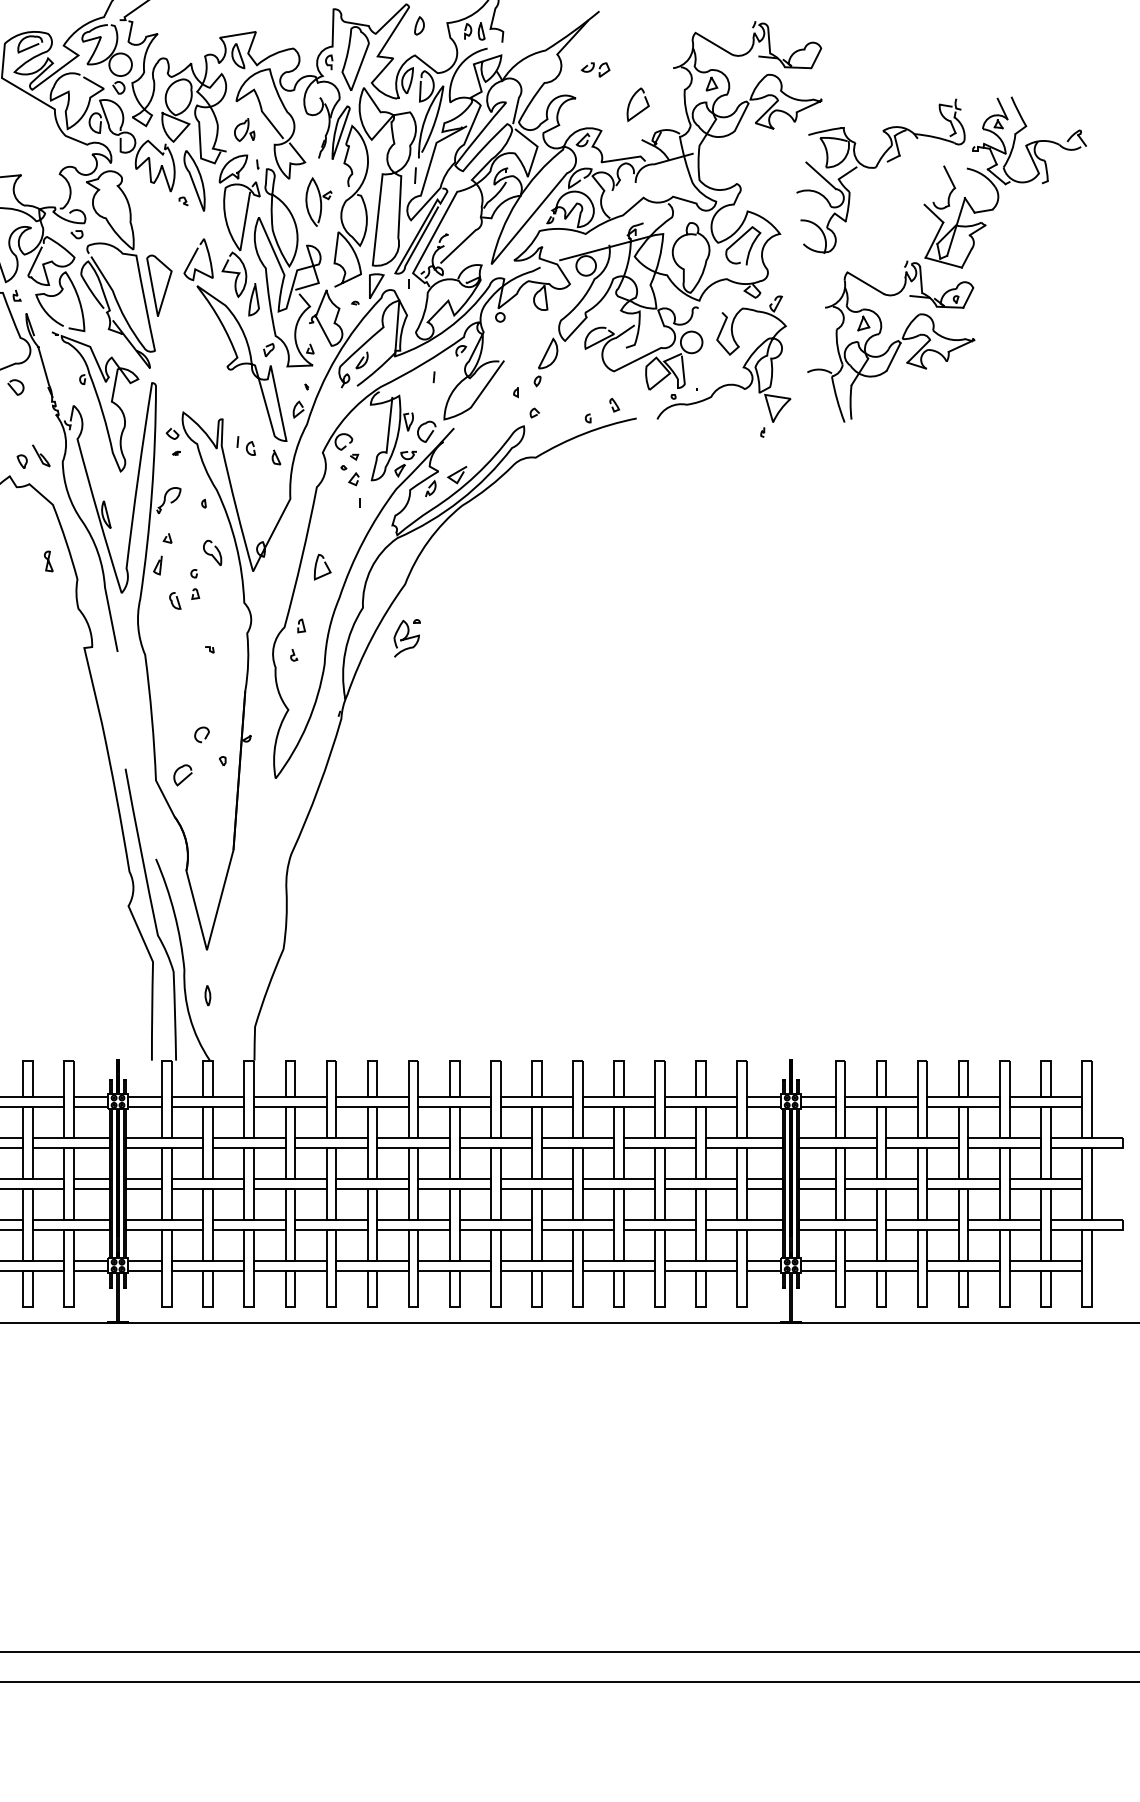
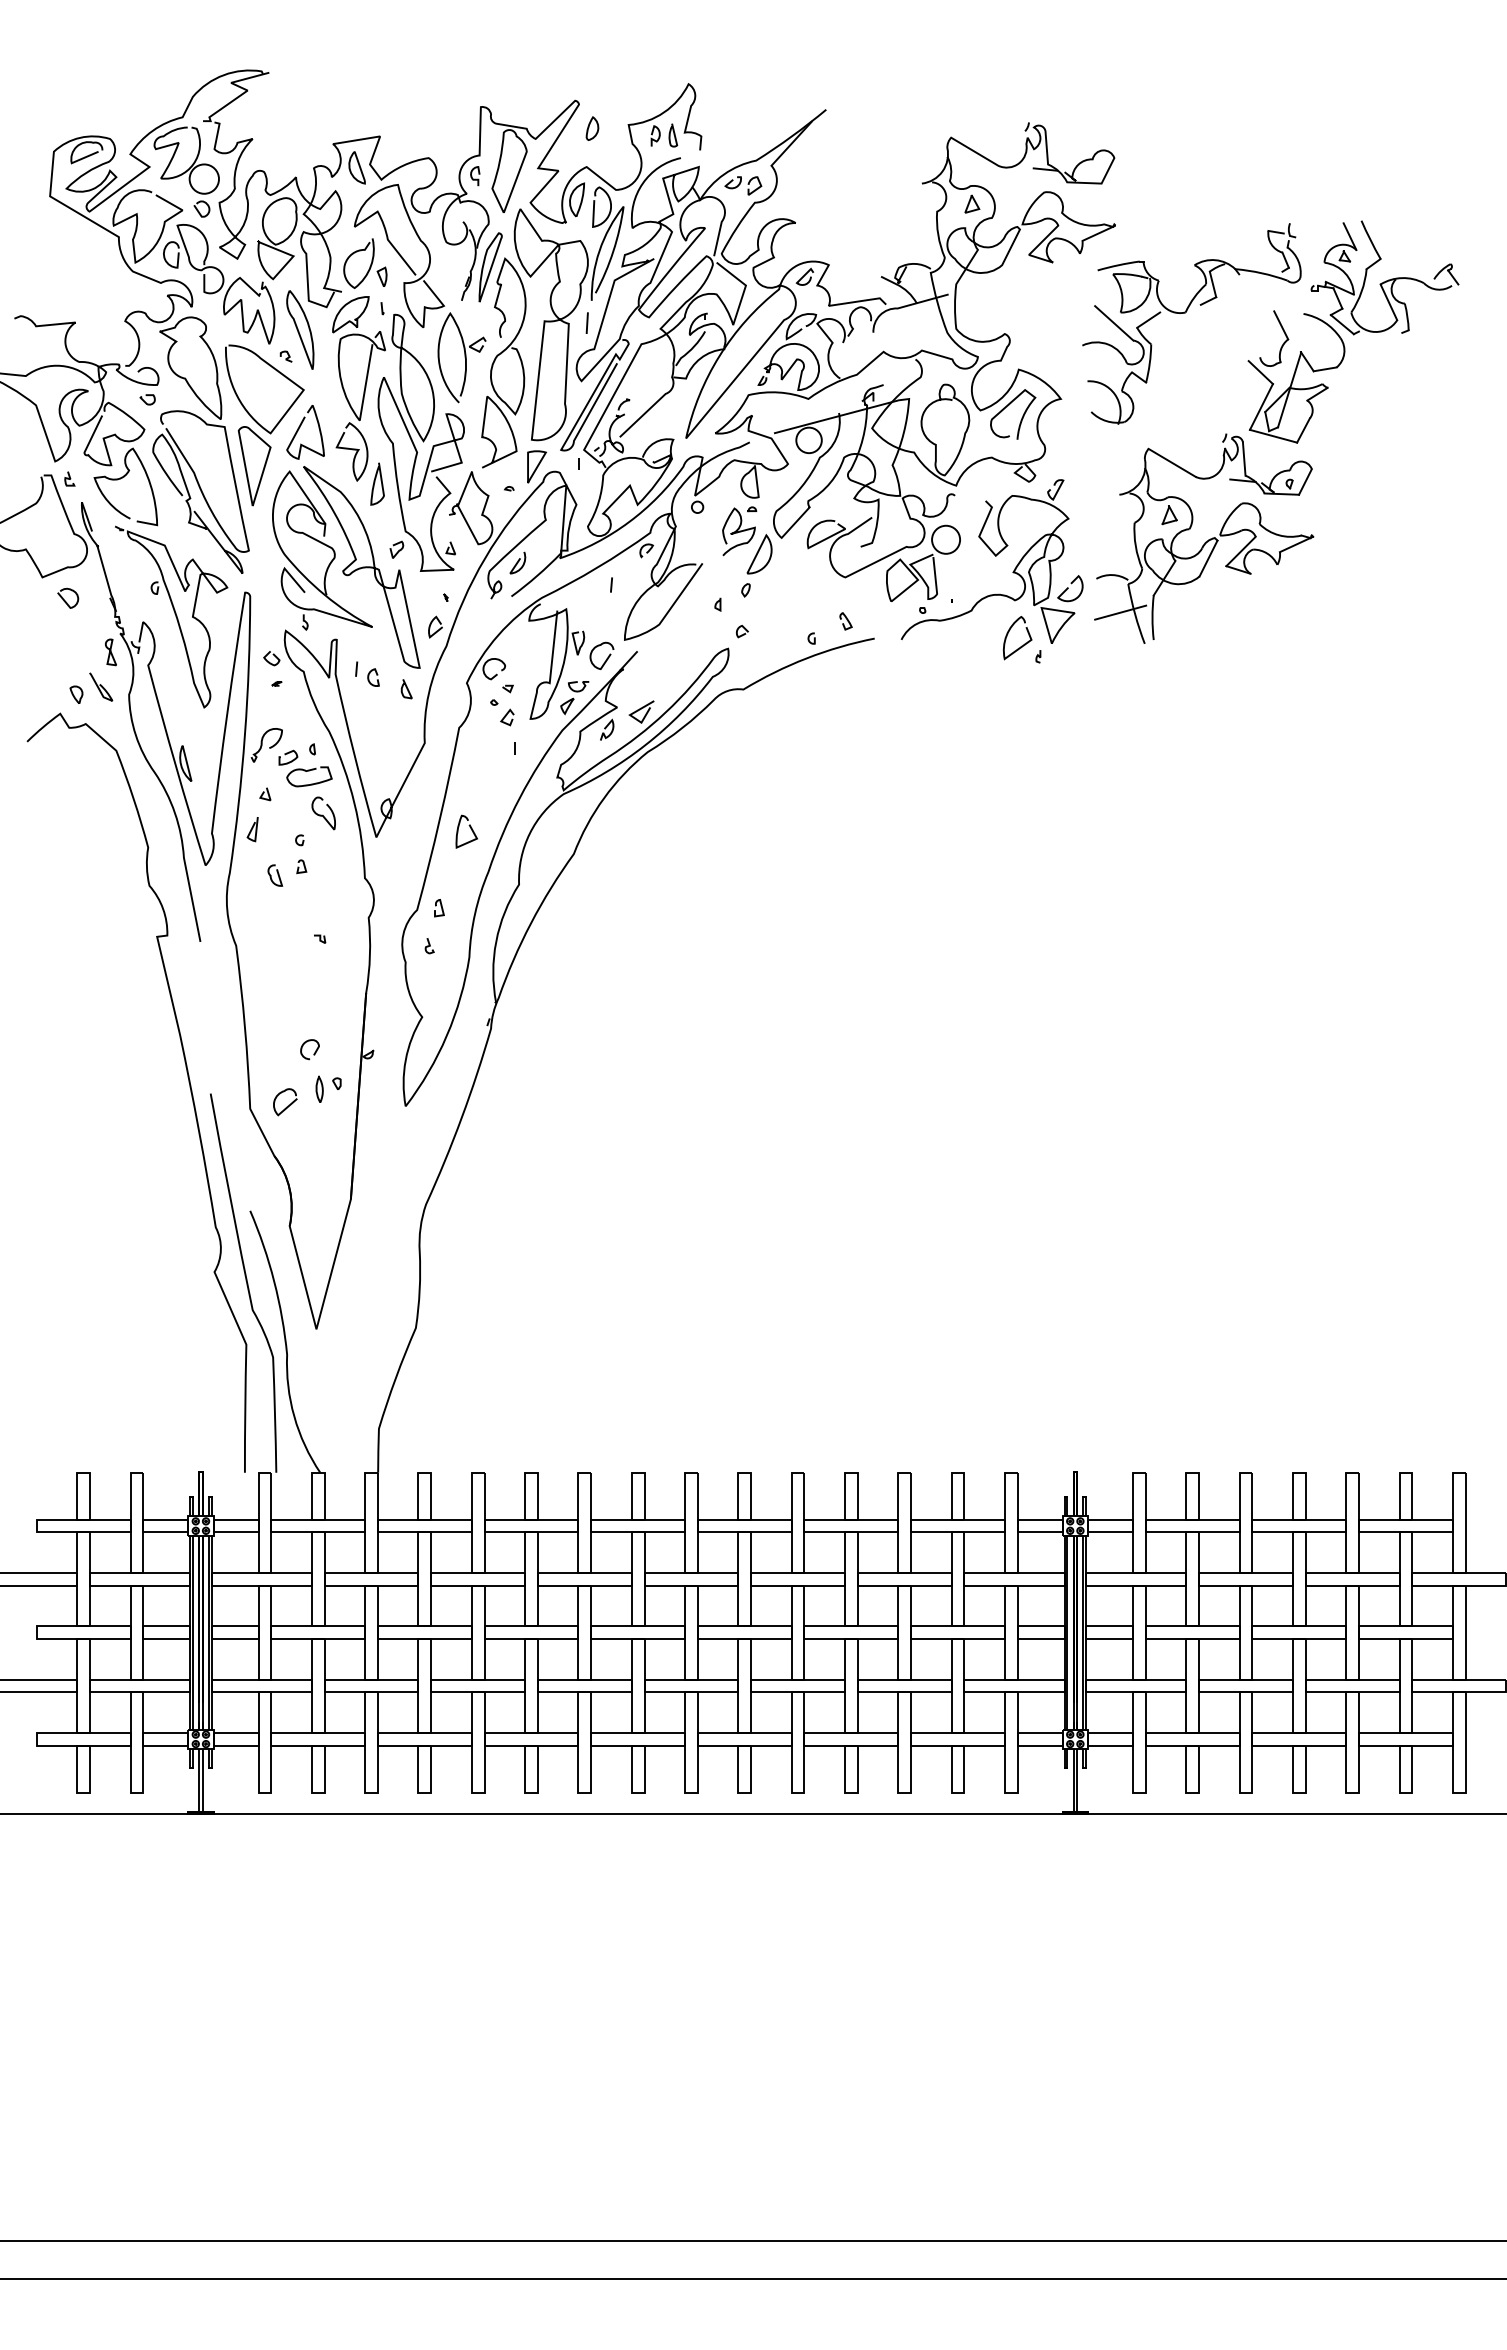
part: (595, 69) -> (743, 185), moved
curve: (641, 110) -> (1021, 645), moved
part: (244, 129) -> (365, 263), size x1.67
part: (318, 202) -> (461, 357), size x1.43
curve: (176, 212) -> (276, 371), added
part: (211, 350) -> (322, 550), added
curve: (785, 379) -> (1068, 588), added
line: (825, 398) -> (1120, 612), added
part: (198, 518) -> (305, 768), added
part: (48, 561) -> (110, 652), moved
part: (407, 638) -> (739, 531), moved
curve: (206, 994) -> (317, 1088), moved

